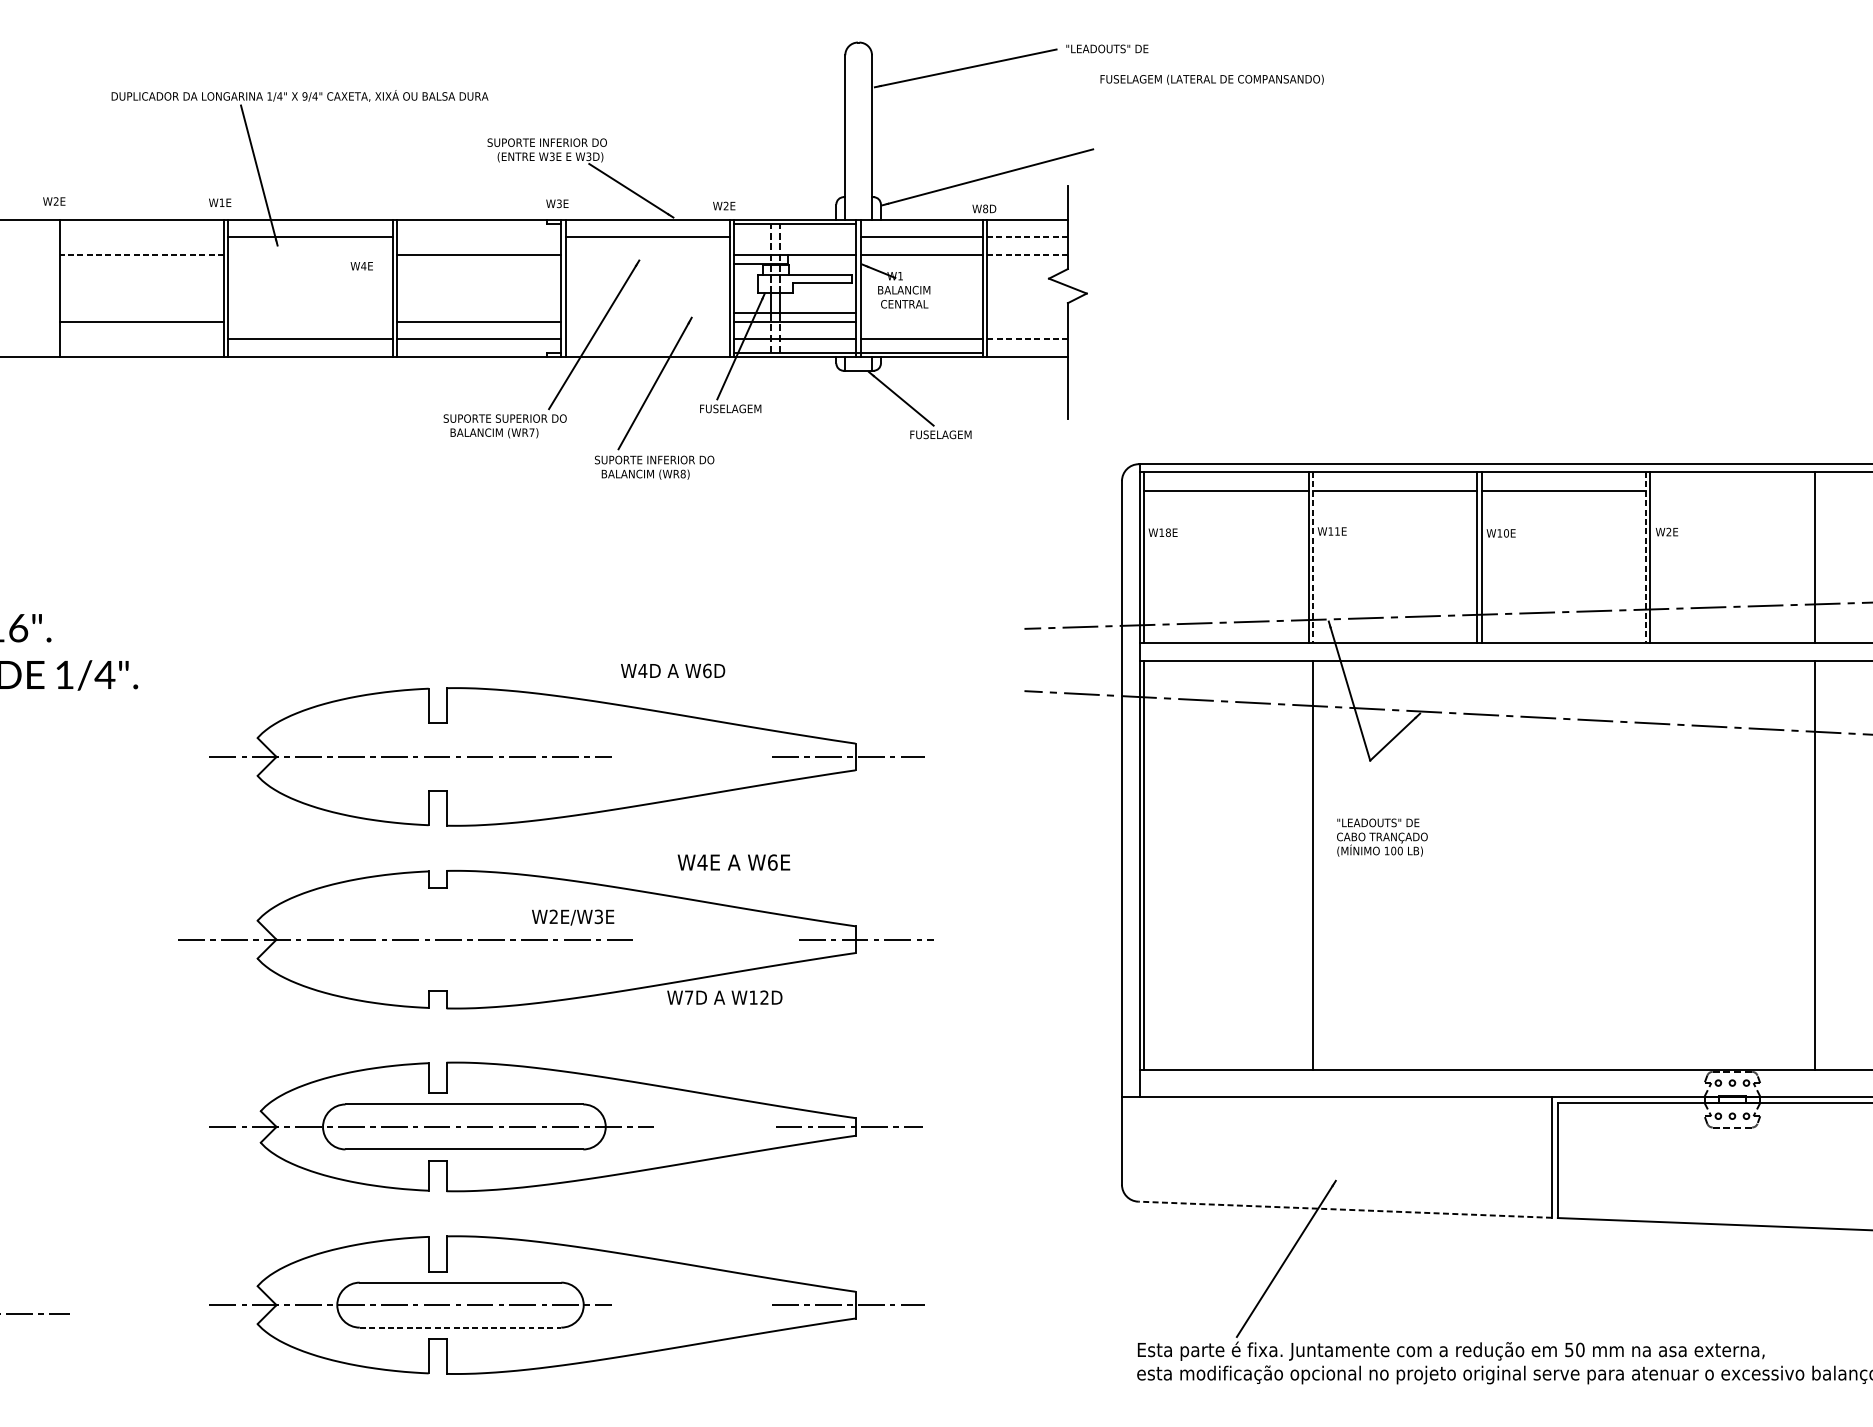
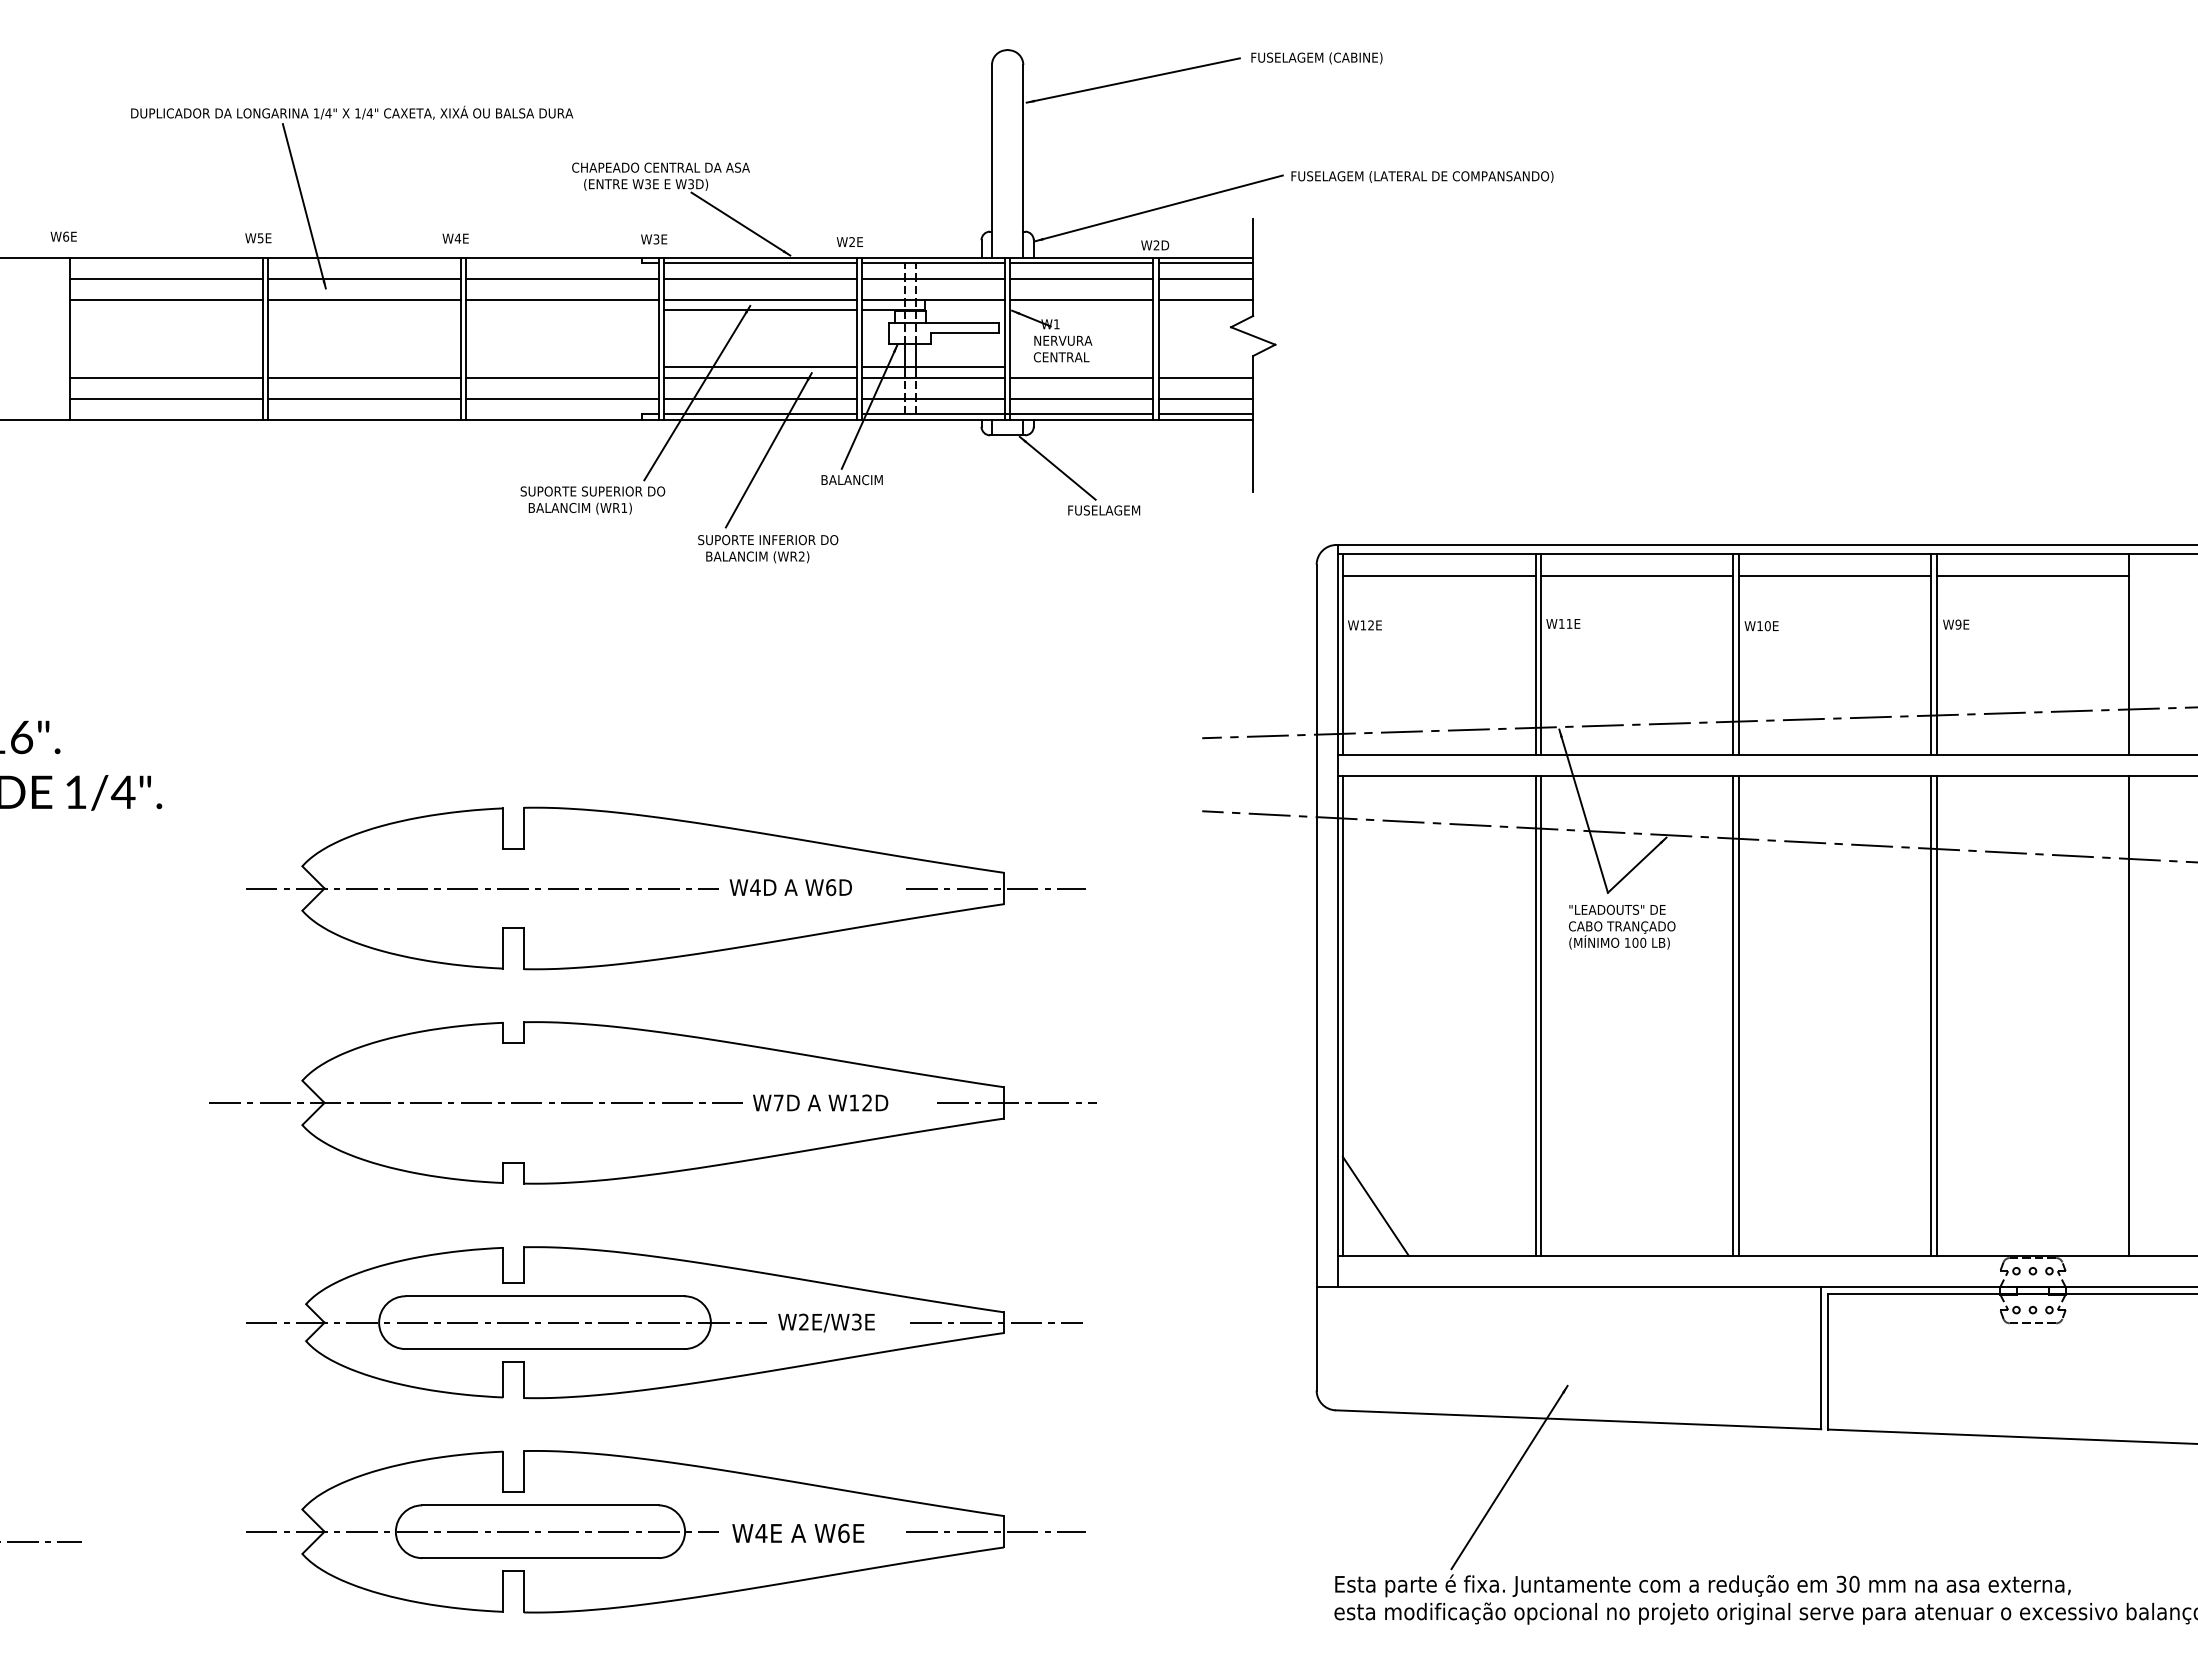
text: (1121, 49) -> (1316, 58), "LEADOUTS" DE -> FUSELAGEM (CABINE)
text: (1212, 79) -> (1422, 176), moved
text: (304, 96) -> (357, 113), 9/4" -> 1/4"
text: (562, 142) -> (660, 167), SUPORTE INFERIOR DO -> CHAPEADO CENTRAL DA ASA
text: (56, 201) -> (66, 236), W2E -> W6E
text: (221, 203) -> (260, 238), W1E -> W5E
text: (985, 208) -> (1156, 245), W8D -> W2D
line: (647, 224) -> (759, 263), added
line: (921, 224) -> (1081, 263), added
line: (1027, 224) -> (1205, 263), added
line: (141, 237) -> (166, 278), added
line: (479, 237) -> (562, 278), added
line: (795, 237) -> (933, 278), added
line: (1027, 237) -> (1205, 278), dashed -> solid
line: (140, 255) -> (165, 299), dashed -> solid
line: (310, 255) -> (364, 299), added
line: (647, 255) -> (759, 299), added
line: (1027, 255) -> (1205, 299), dashed -> solid
line: (647, 264) -> (759, 310), added
text: (361, 266) -> (455, 238), moved
text: (904, 289) -> (1061, 340), BALANCIM -> NERVURA
line: (647, 312) -> (759, 367), added
line: (310, 321) -> (364, 377), added
line: (647, 321) -> (759, 377), added
line: (921, 321) -> (1081, 377), added
line: (1027, 321) -> (1205, 377), added
line: (141, 339) -> (166, 398), added
line: (647, 339) -> (759, 398), added
line: (1028, 339) -> (1206, 398), dashed -> solid
line: (647, 353) -> (759, 414), added
line: (1027, 353) -> (1205, 414), added
text: (730, 409) -> (857, 480), FUSELAGEM -> BALANCIM
text: (532, 432) -> (624, 507), (WR7) -> (WR1)
text: (682, 474) -> (801, 556), (WR8) -> (WR2)
line: (1732, 491) -> (2032, 576), added
text: (1668, 531) -> (1958, 624), W2E -> W9E
text: (1168, 532) -> (1371, 625), W18E -> W12E
line: (1312, 558) -> (1540, 655), dashed -> solid
line: (1645, 558) -> (1931, 655), dashed -> solid
text: (672, 670) -> (790, 887), moved
text: (1382, 837) -> (1622, 926), moved
text: (734, 861) -> (798, 1532), moved
line: (1308, 865) -> (1535, 1015), added
line: (1477, 865) -> (1733, 1015), added
line: (1481, 865) -> (1738, 1015), added
line: (1645, 865) -> (1931, 1015), added
line: (1650, 865) -> (1936, 1015), added
text: (573, 917) -> (826, 1322), moved
text: (724, 997) -> (820, 1102), moved
line: (1172, 1027) -> (1375, 1205), added
line: (1345, 1209) -> (1578, 1419), dashed -> solid
line: (460, 1327) -> (540, 1558), dashed -> solid
text: (1569, 1349) -> (1841, 1583), 50 -> 30

